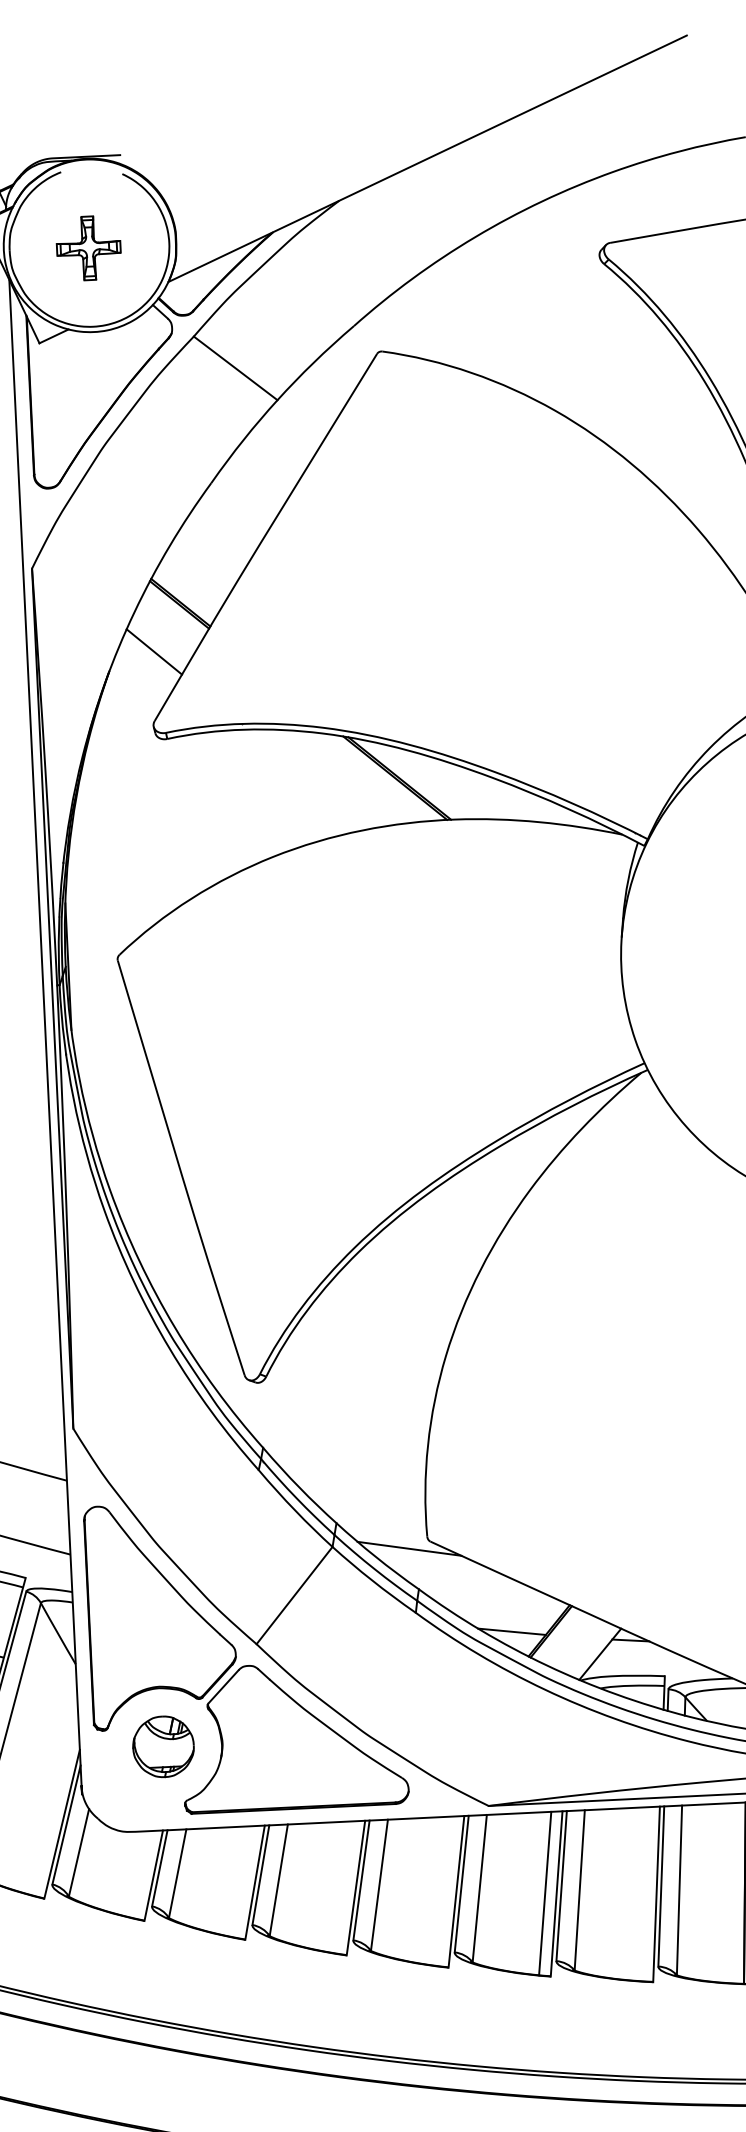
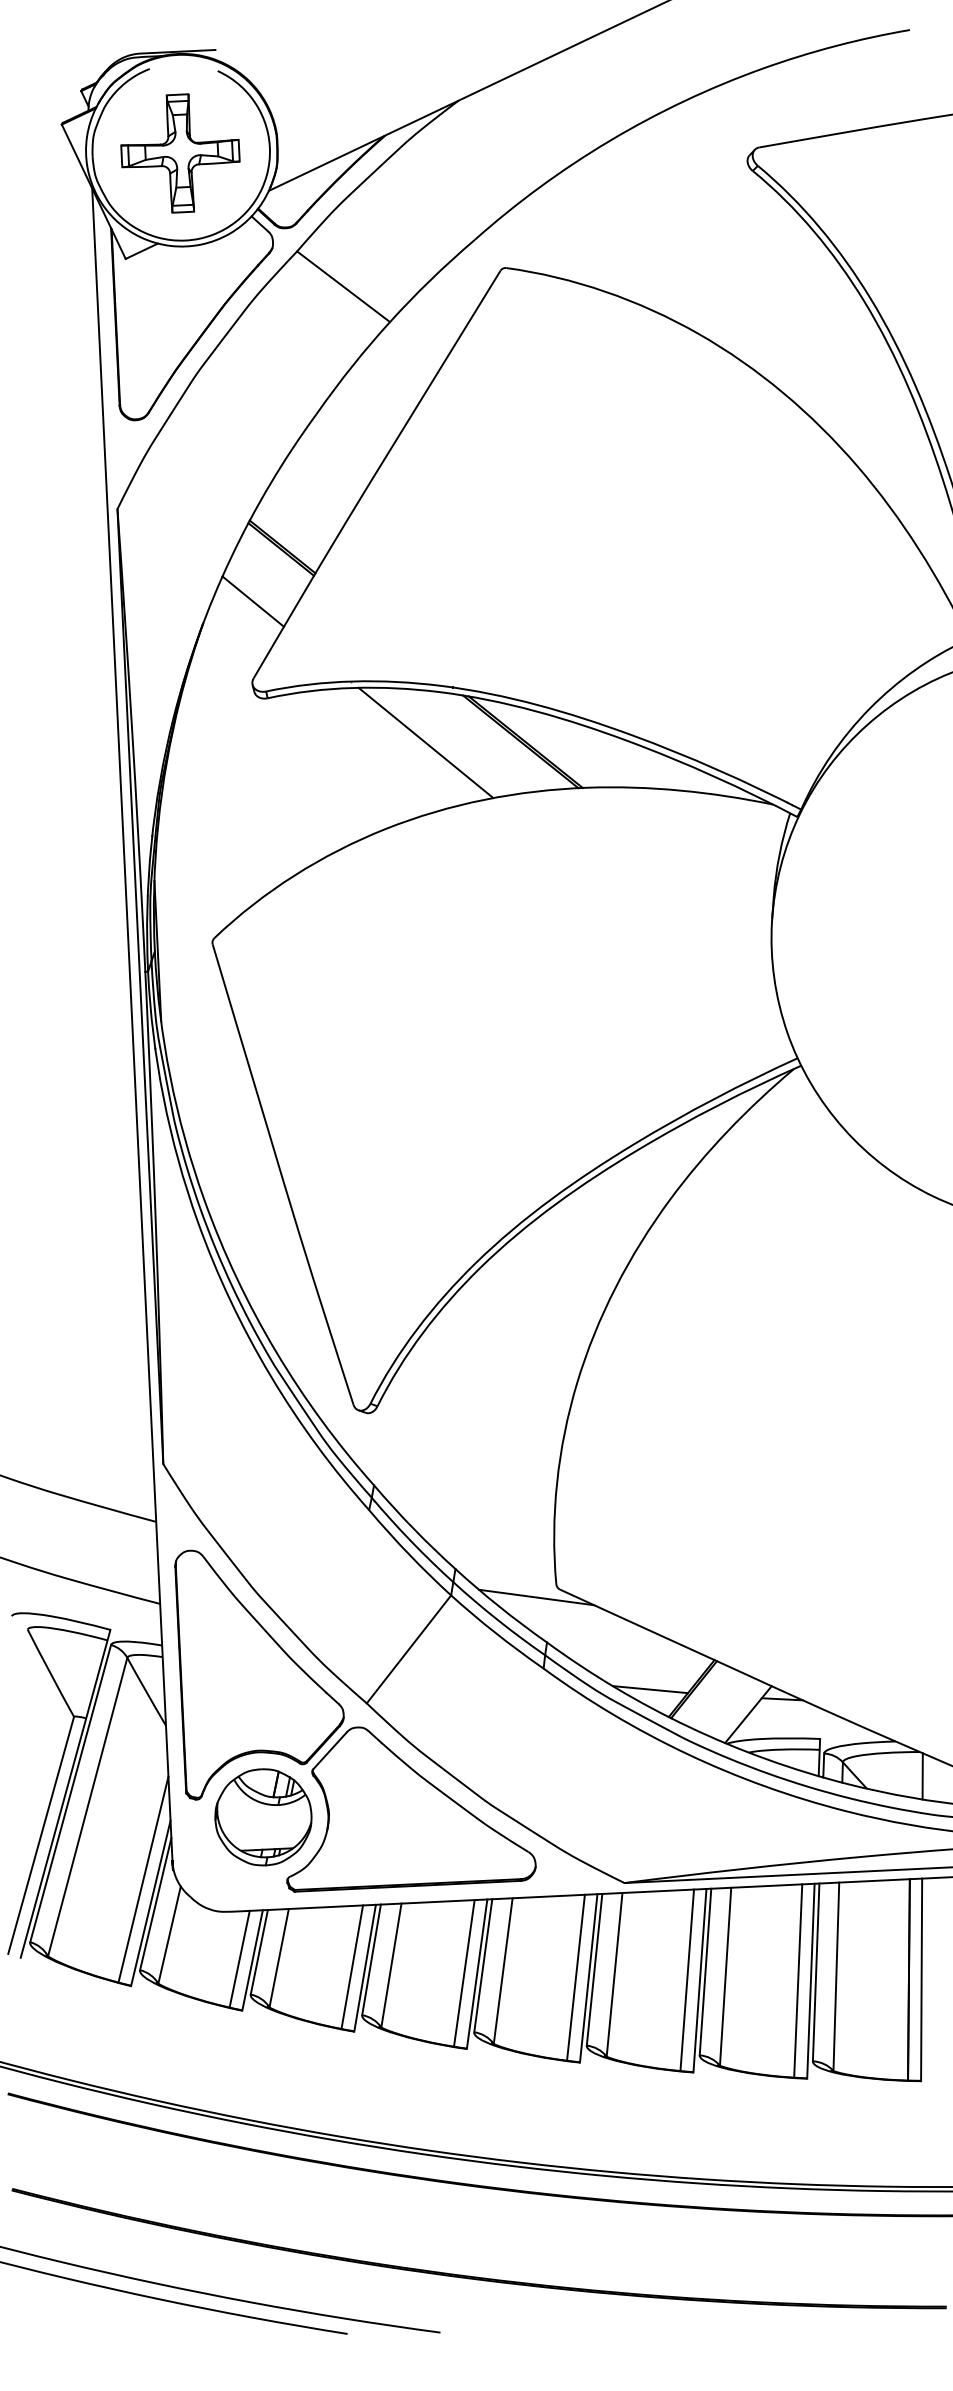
part: (88, 248) -> (180, 153), size x1.67
line: (309, 778) -> (425, 742), added
part: (163, 1746) -> (263, 1817), size x1.43
line: (55, 1802) -> (143, 1879), added
line: (141, 1873) -> (239, 1958), added
line: (243, 1881) -> (352, 1966), added
line: (344, 1887) -> (464, 1973), added
line: (444, 1891) -> (575, 1977), added
line: (645, 1893) -> (798, 1980), added

